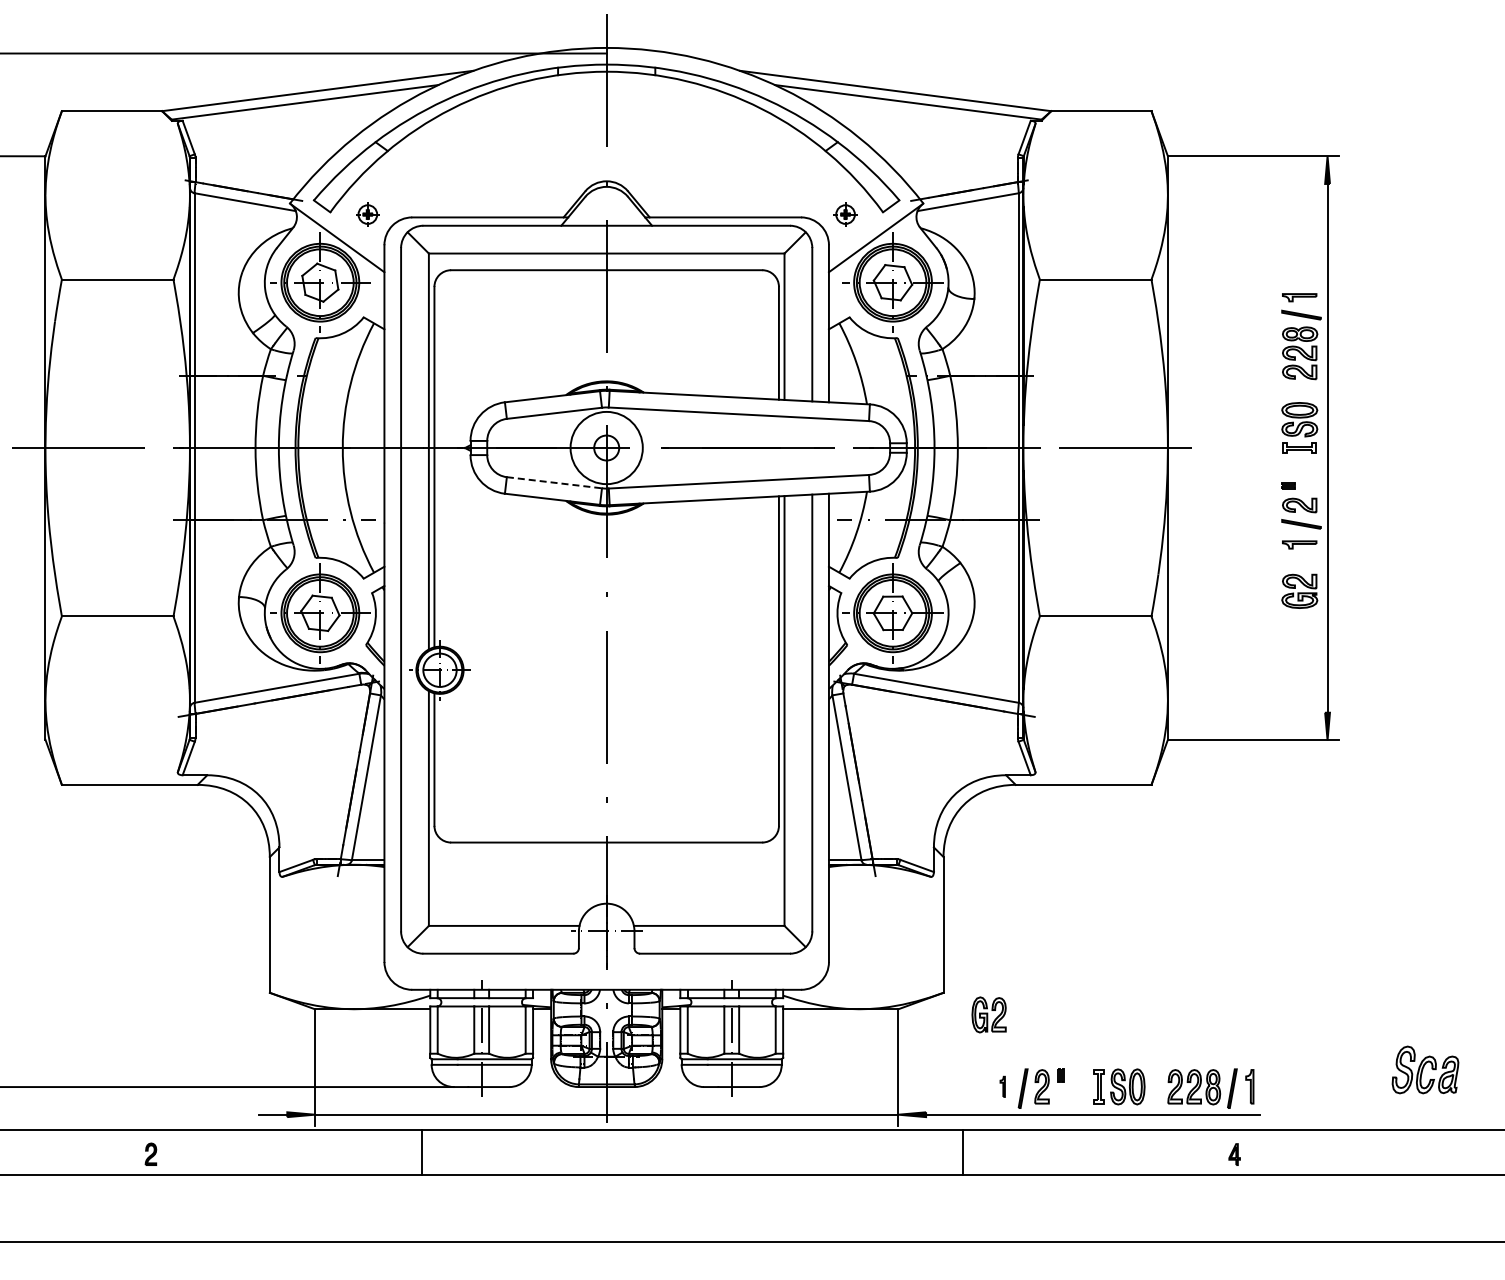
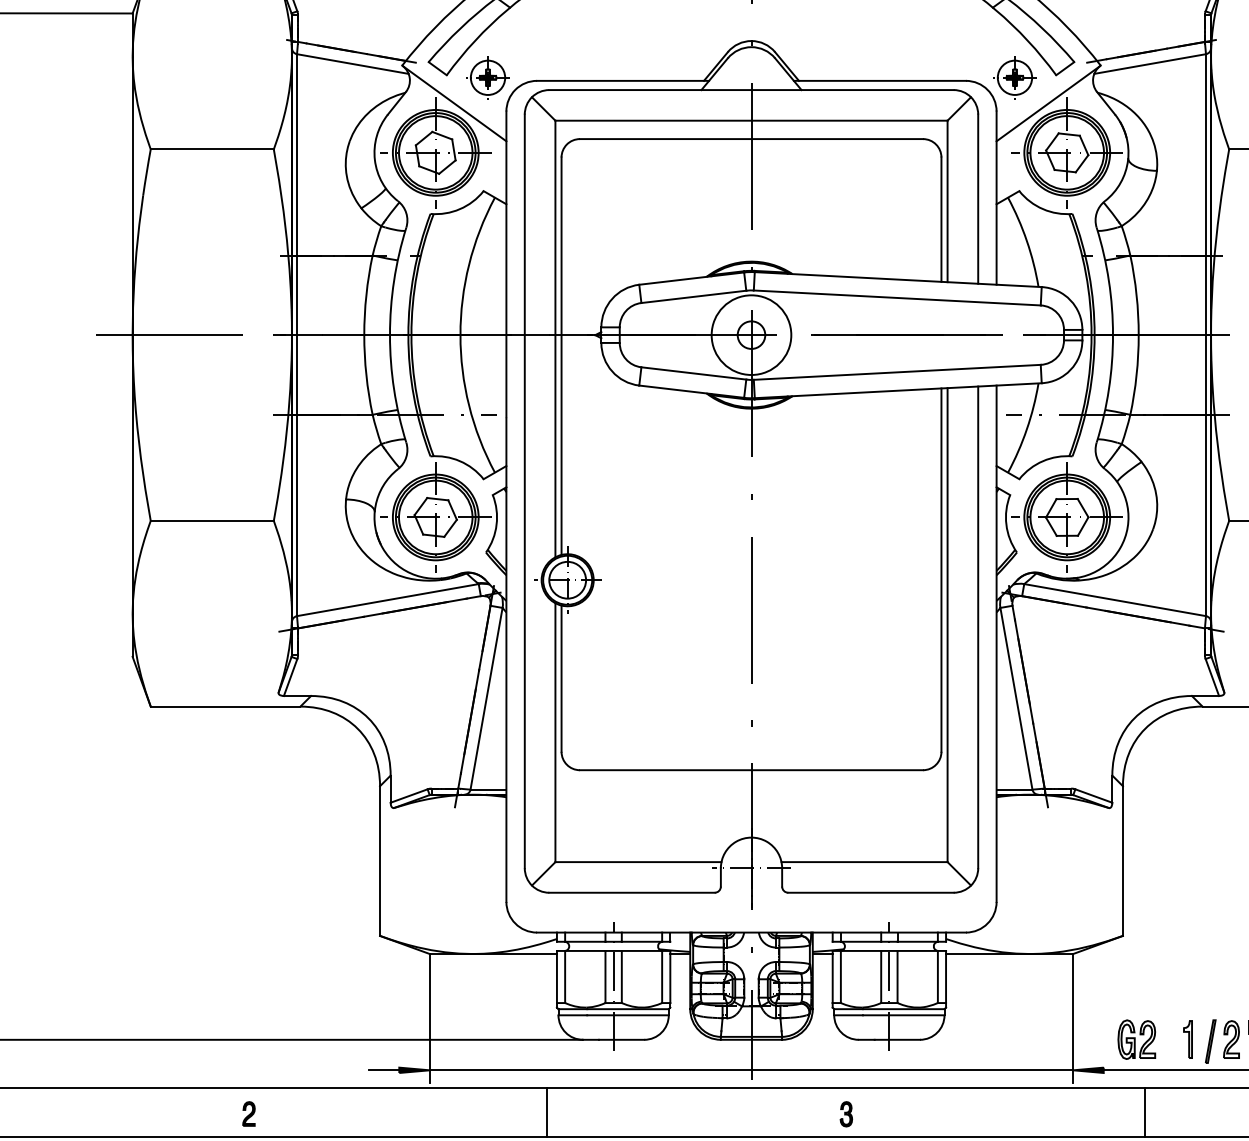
part: (367, 214) -> (487, 77), size x1.67
part: (845, 214) -> (1014, 77), size x1.67
line: (554, 482) -> (693, 373), dashed -> solid
part: (988, 1014) -> (1136, 1039), moved
part: (1002, 1086) -> (1187, 1039), size x1.67
part: (692, 1154) -> (846, 1114), added

